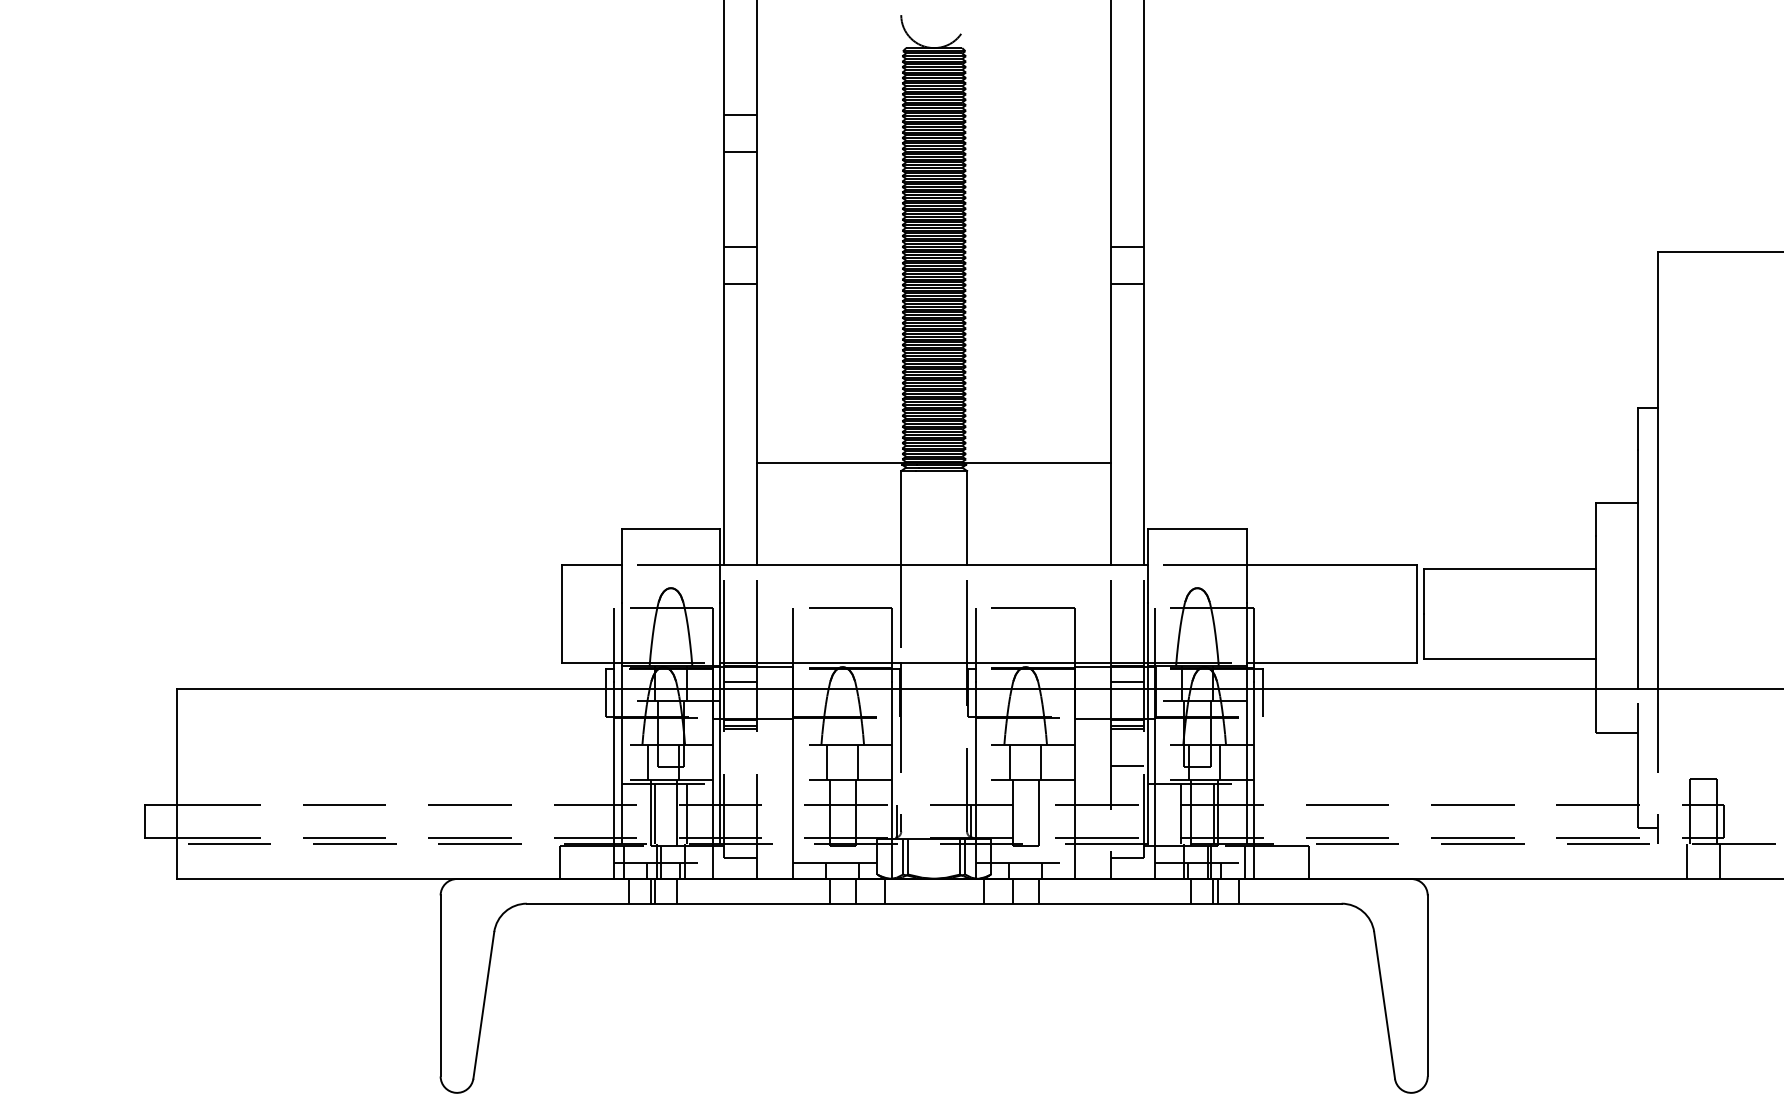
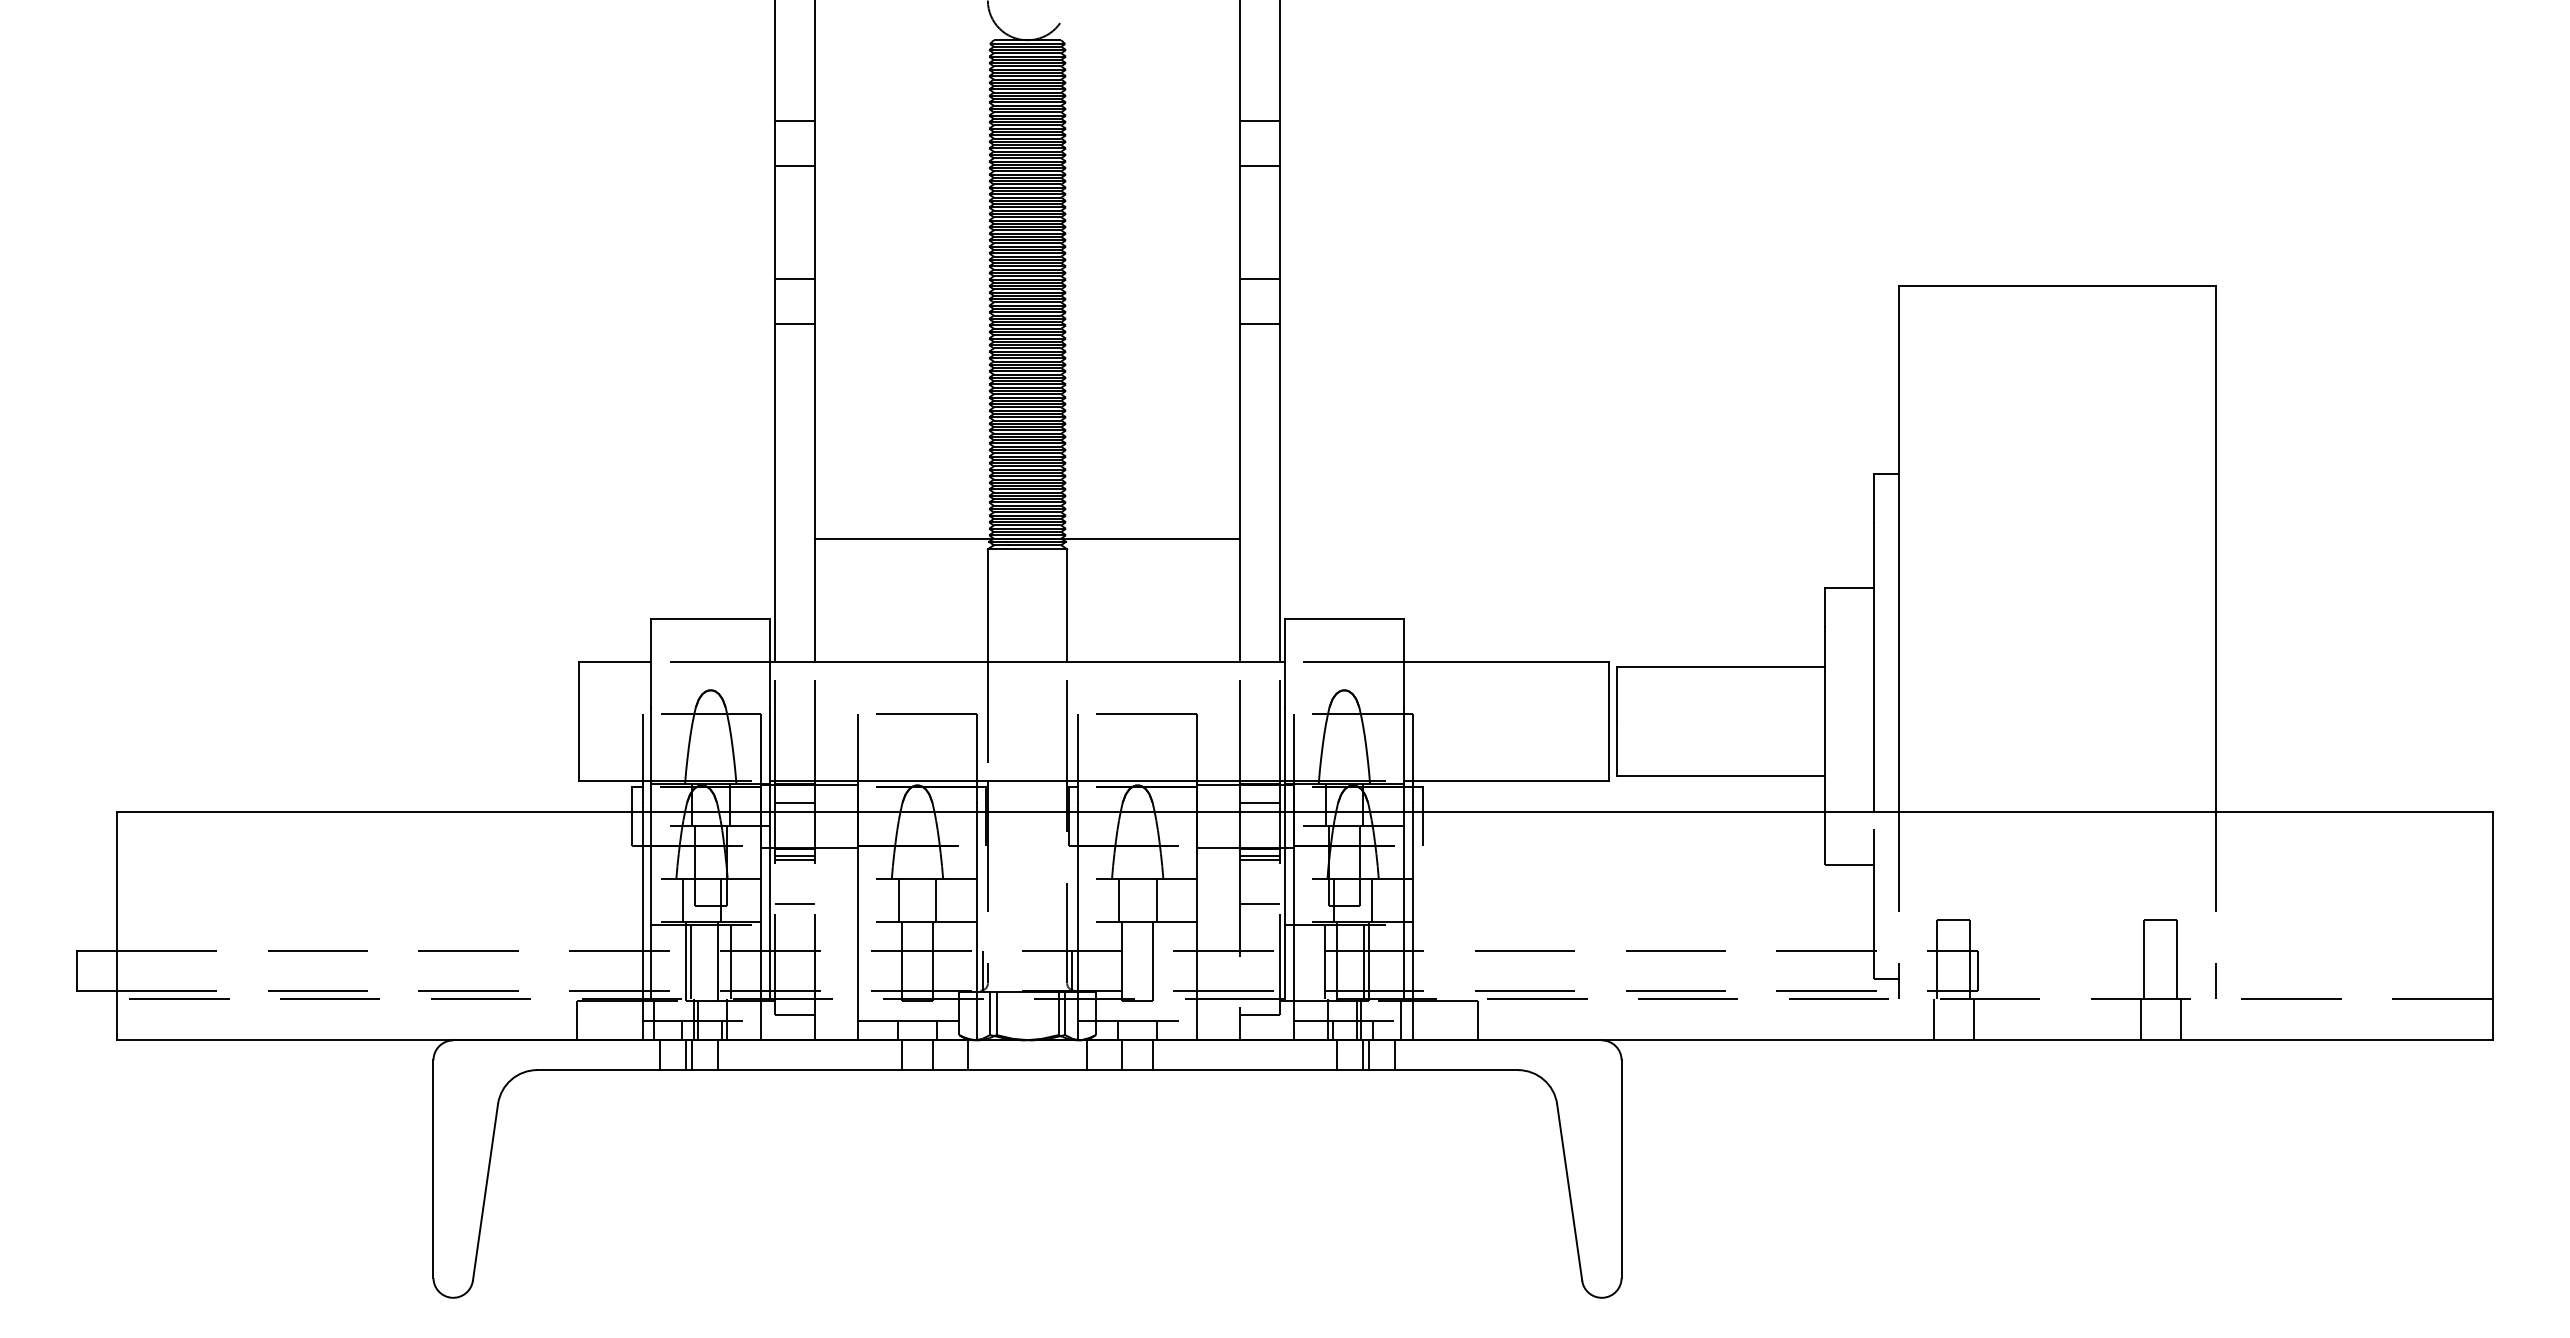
line: (1127, 115) -> (1260, 121), added
line: (1127, 152) -> (1260, 165), added
line: (740, 766) -> (794, 904), added

